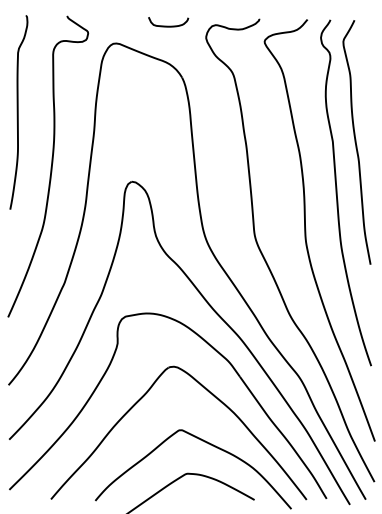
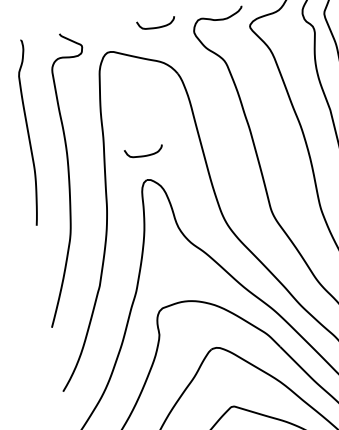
curve: (133, 155) -> (144, 154), added

